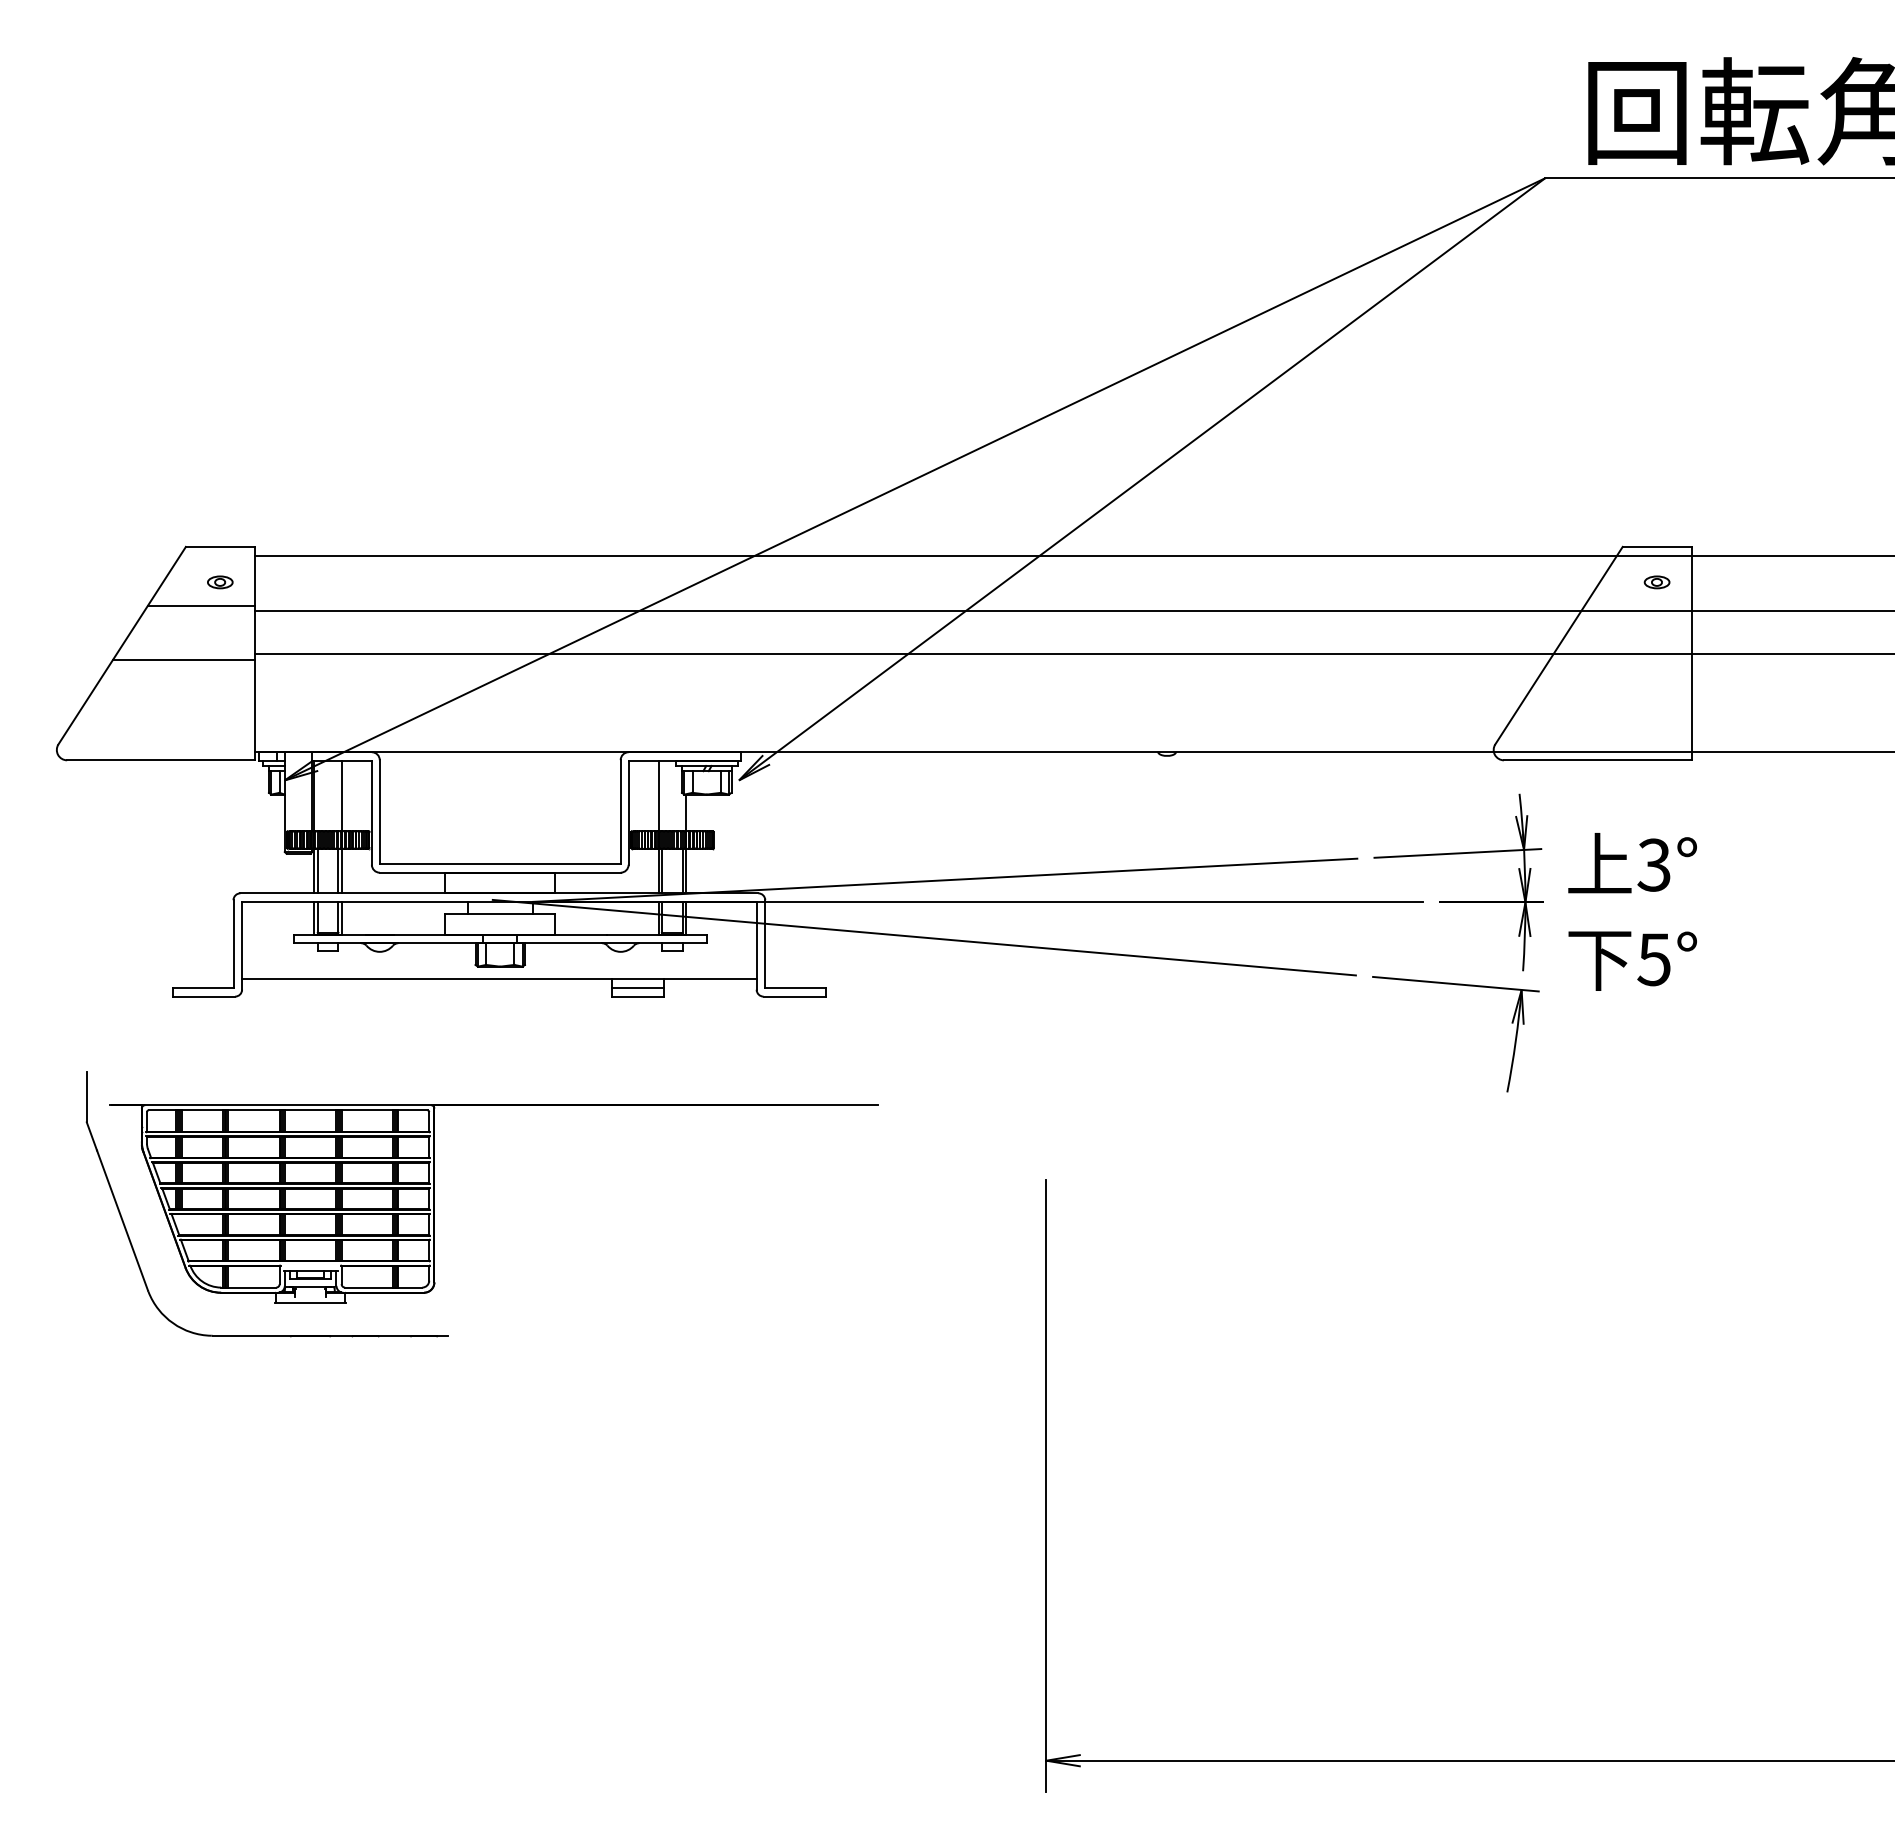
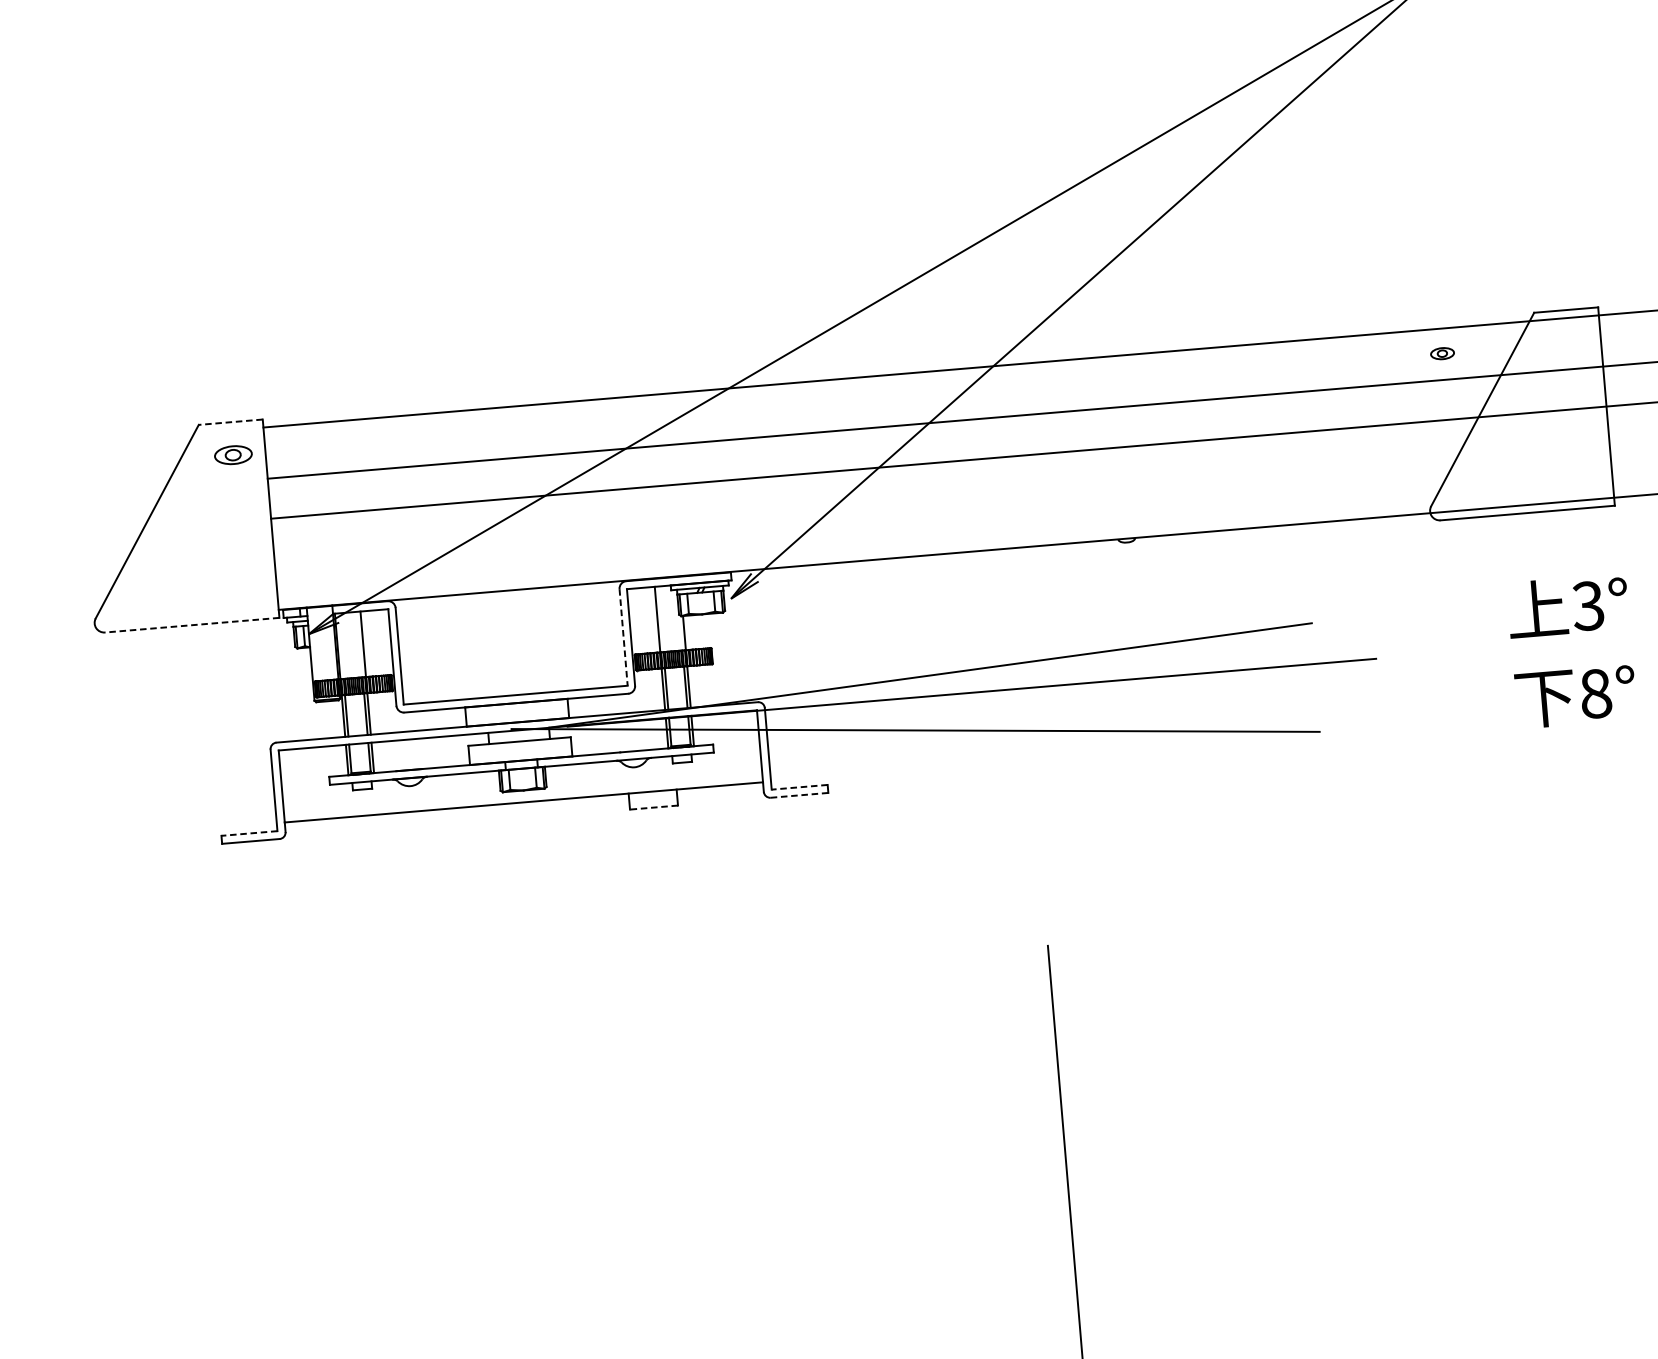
line: (219, 546) -> (229, 421), solid -> dashed
part: (220, 582) -> (233, 455), size x1.6
part: (1656, 582) -> (1441, 353), moved
line: (200, 605) -> (216, 478), removed
line: (183, 659) -> (205, 529), removed
line: (160, 760) -> (191, 625), solid -> dashed
line: (620, 812) -> (623, 637), solid -> dashed
part: (1457, 902) -> (1408, 656), removed
text: (1653, 959) -> (1595, 693), 5° -> 8°
line: (202, 988) -> (248, 834), solid -> dashed
line: (637, 988) -> (652, 800), removed
line: (794, 988) -> (798, 787), solid -> dashed
line: (637, 996) -> (653, 807), solid -> dashed
line: (794, 996) -> (799, 795), solid -> dashed
part: (434, 1204) -> (481, 1016), removed

